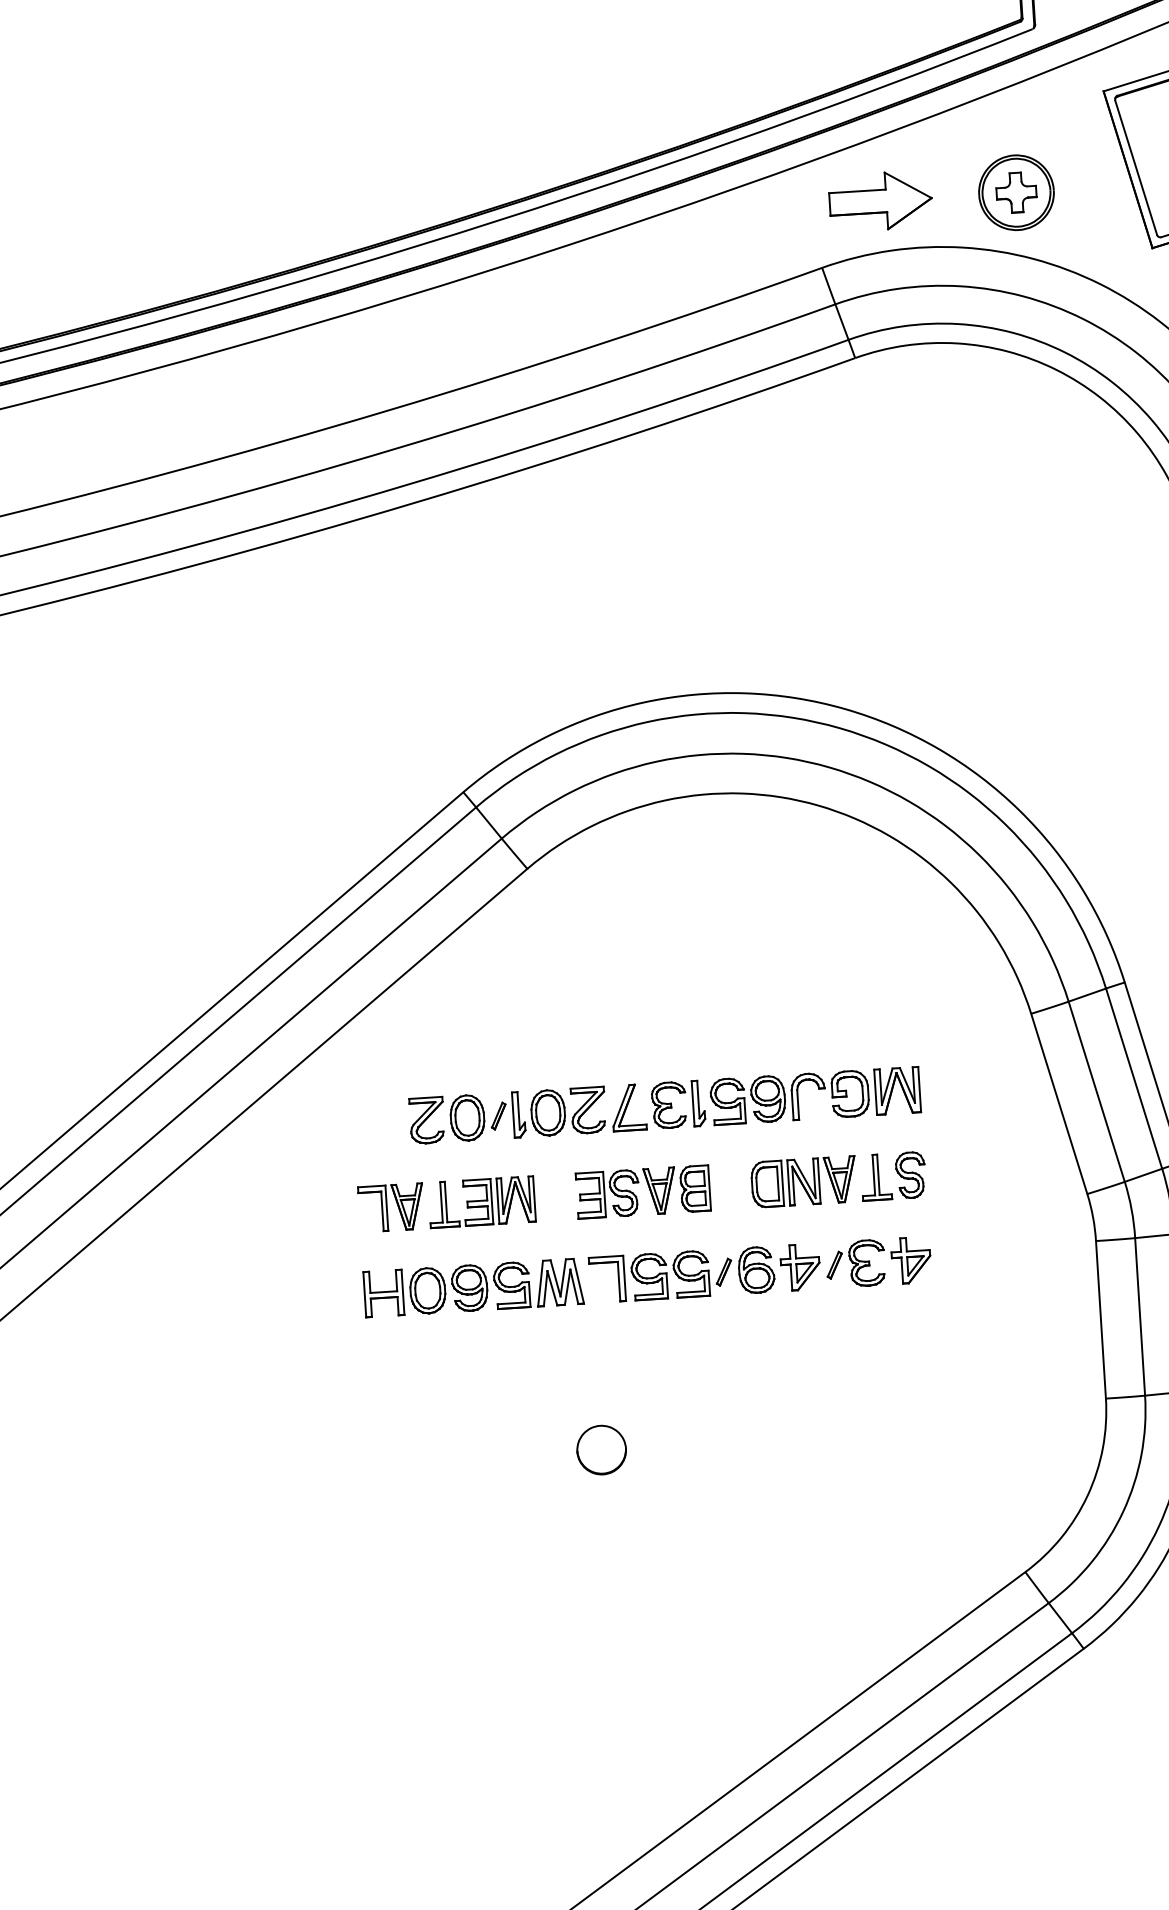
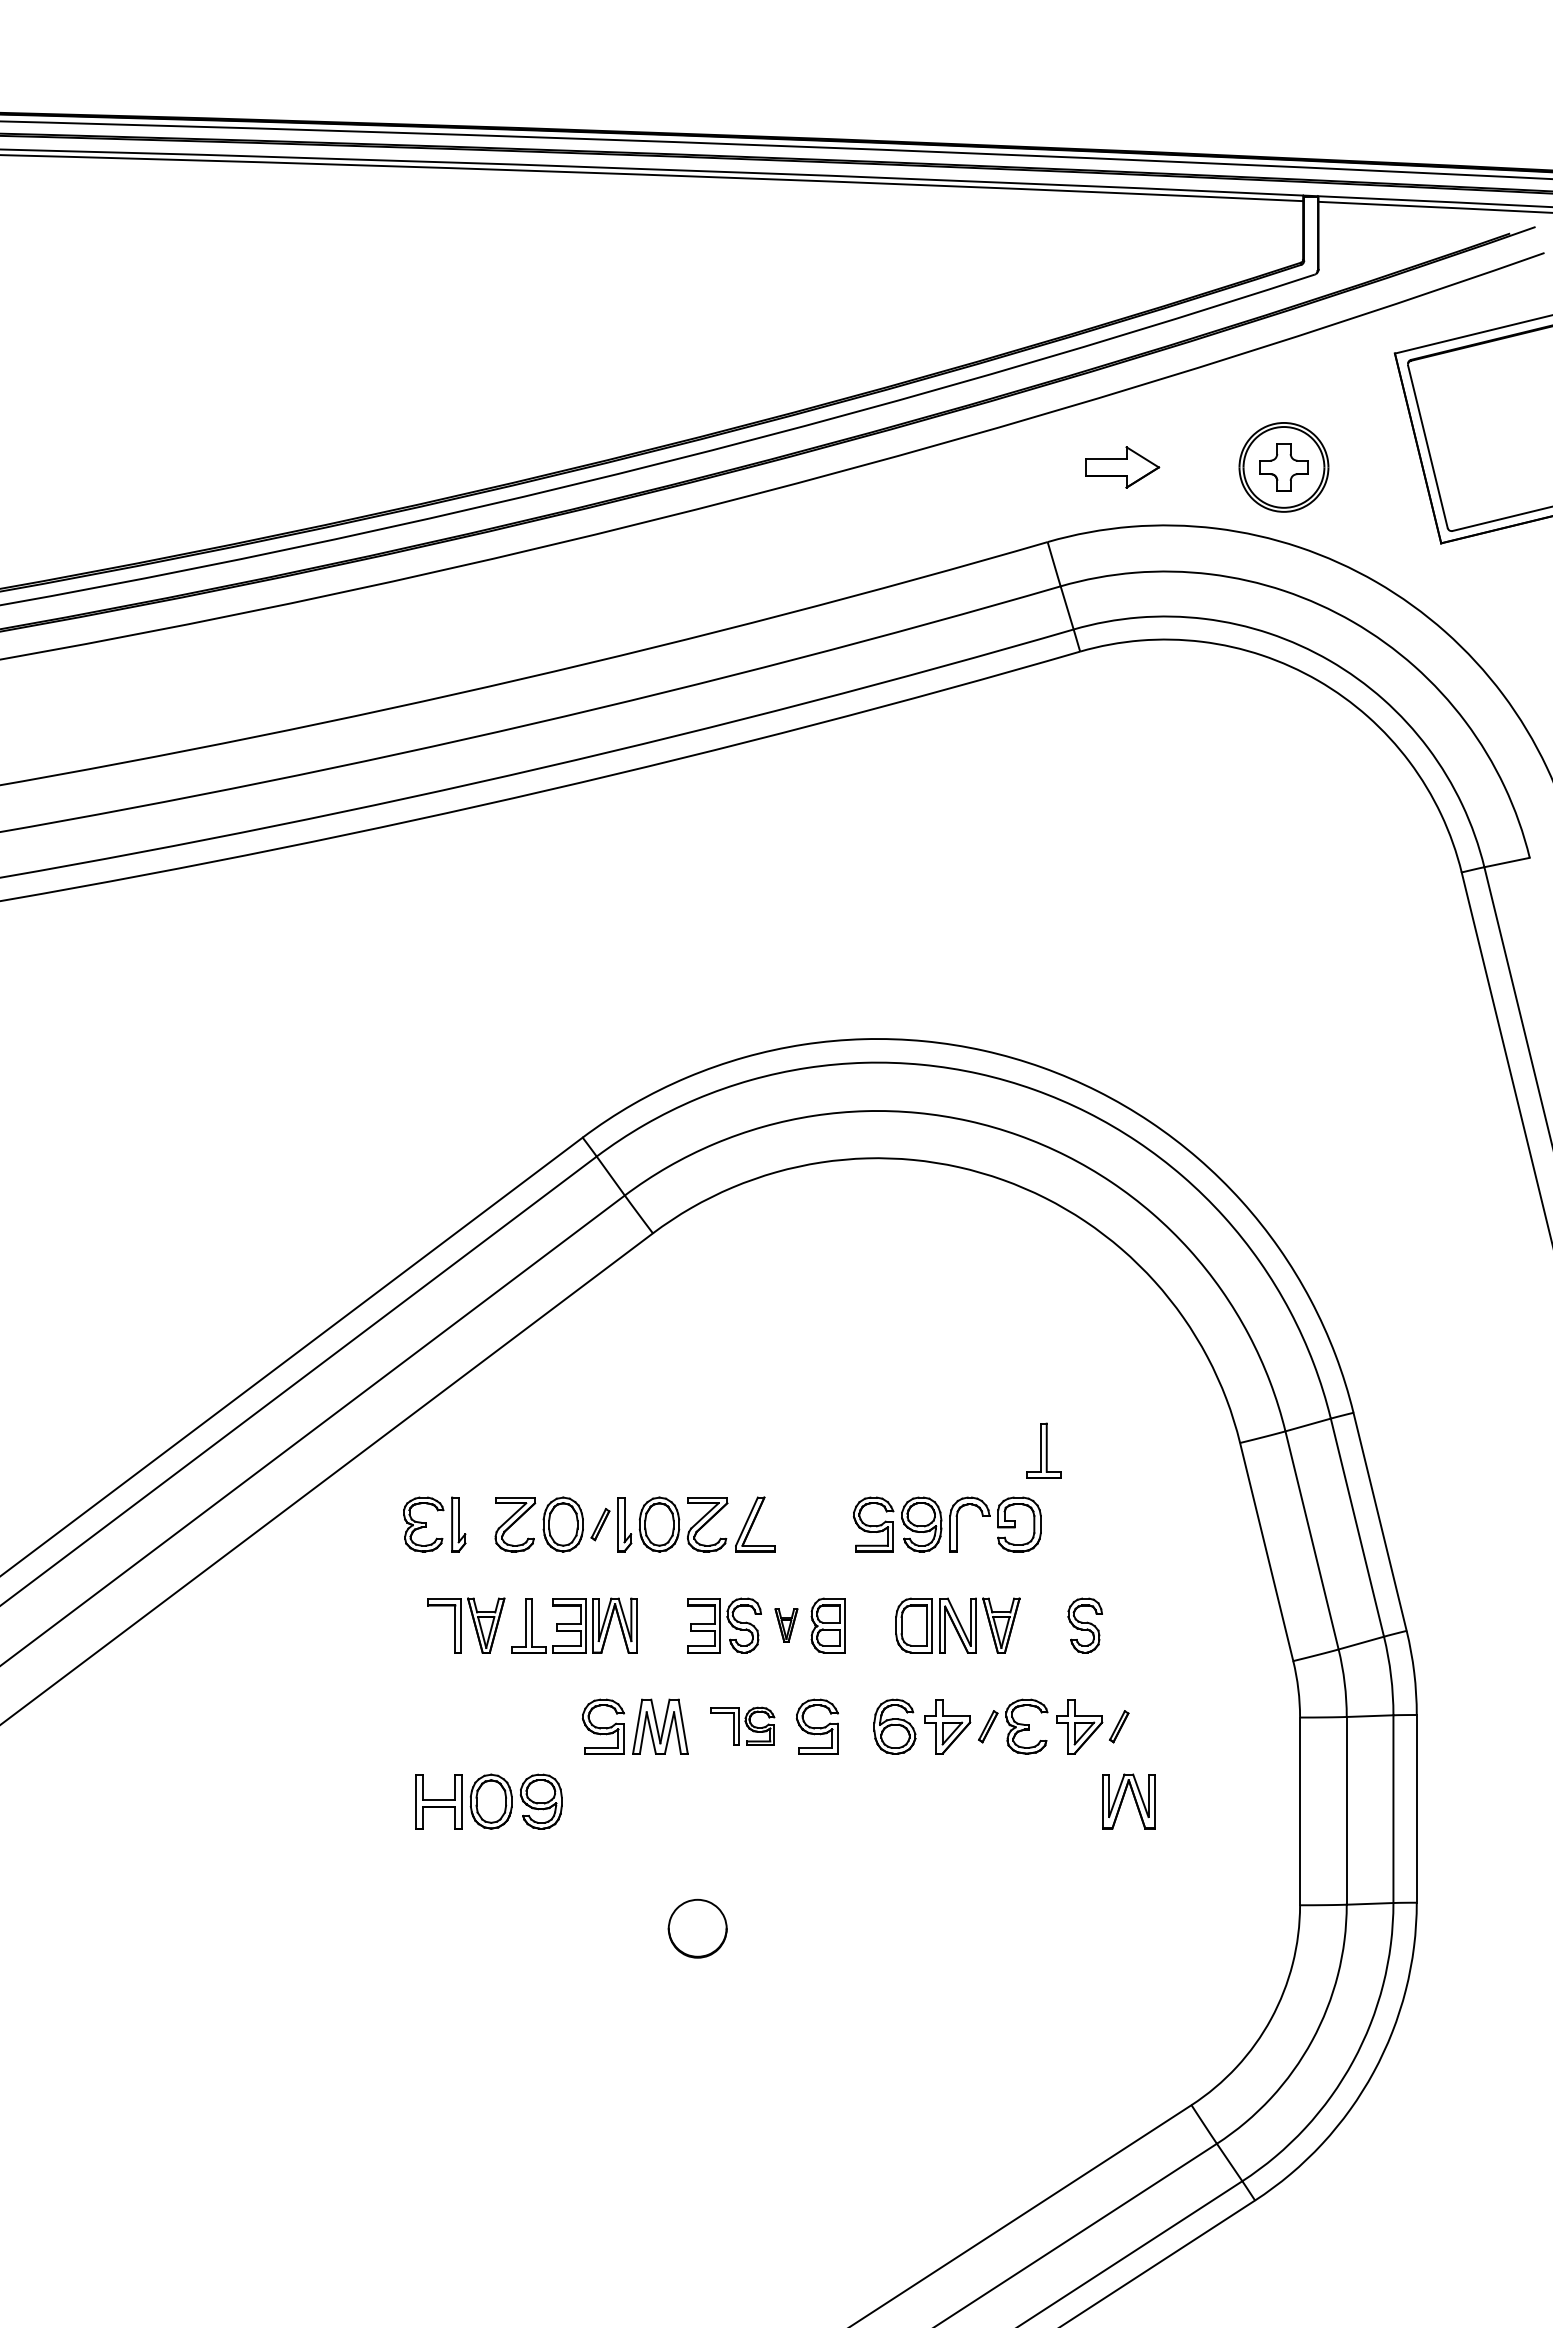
part: (880, 201) -> (1122, 467), size x0.6
part: (897, 1090) -> (1128, 1801), moved
part: (671, 1105) -> (426, 1524), moved
part: (875, 1177) -> (1043, 1450), moved
part: (660, 1190) -> (786, 1625), size x0.6
part: (724, 1271) -> (1119, 1726), moved
part: (628, 1278) -> (742, 1726), size x0.7
part: (425, 1290) -> (488, 1801), moved

